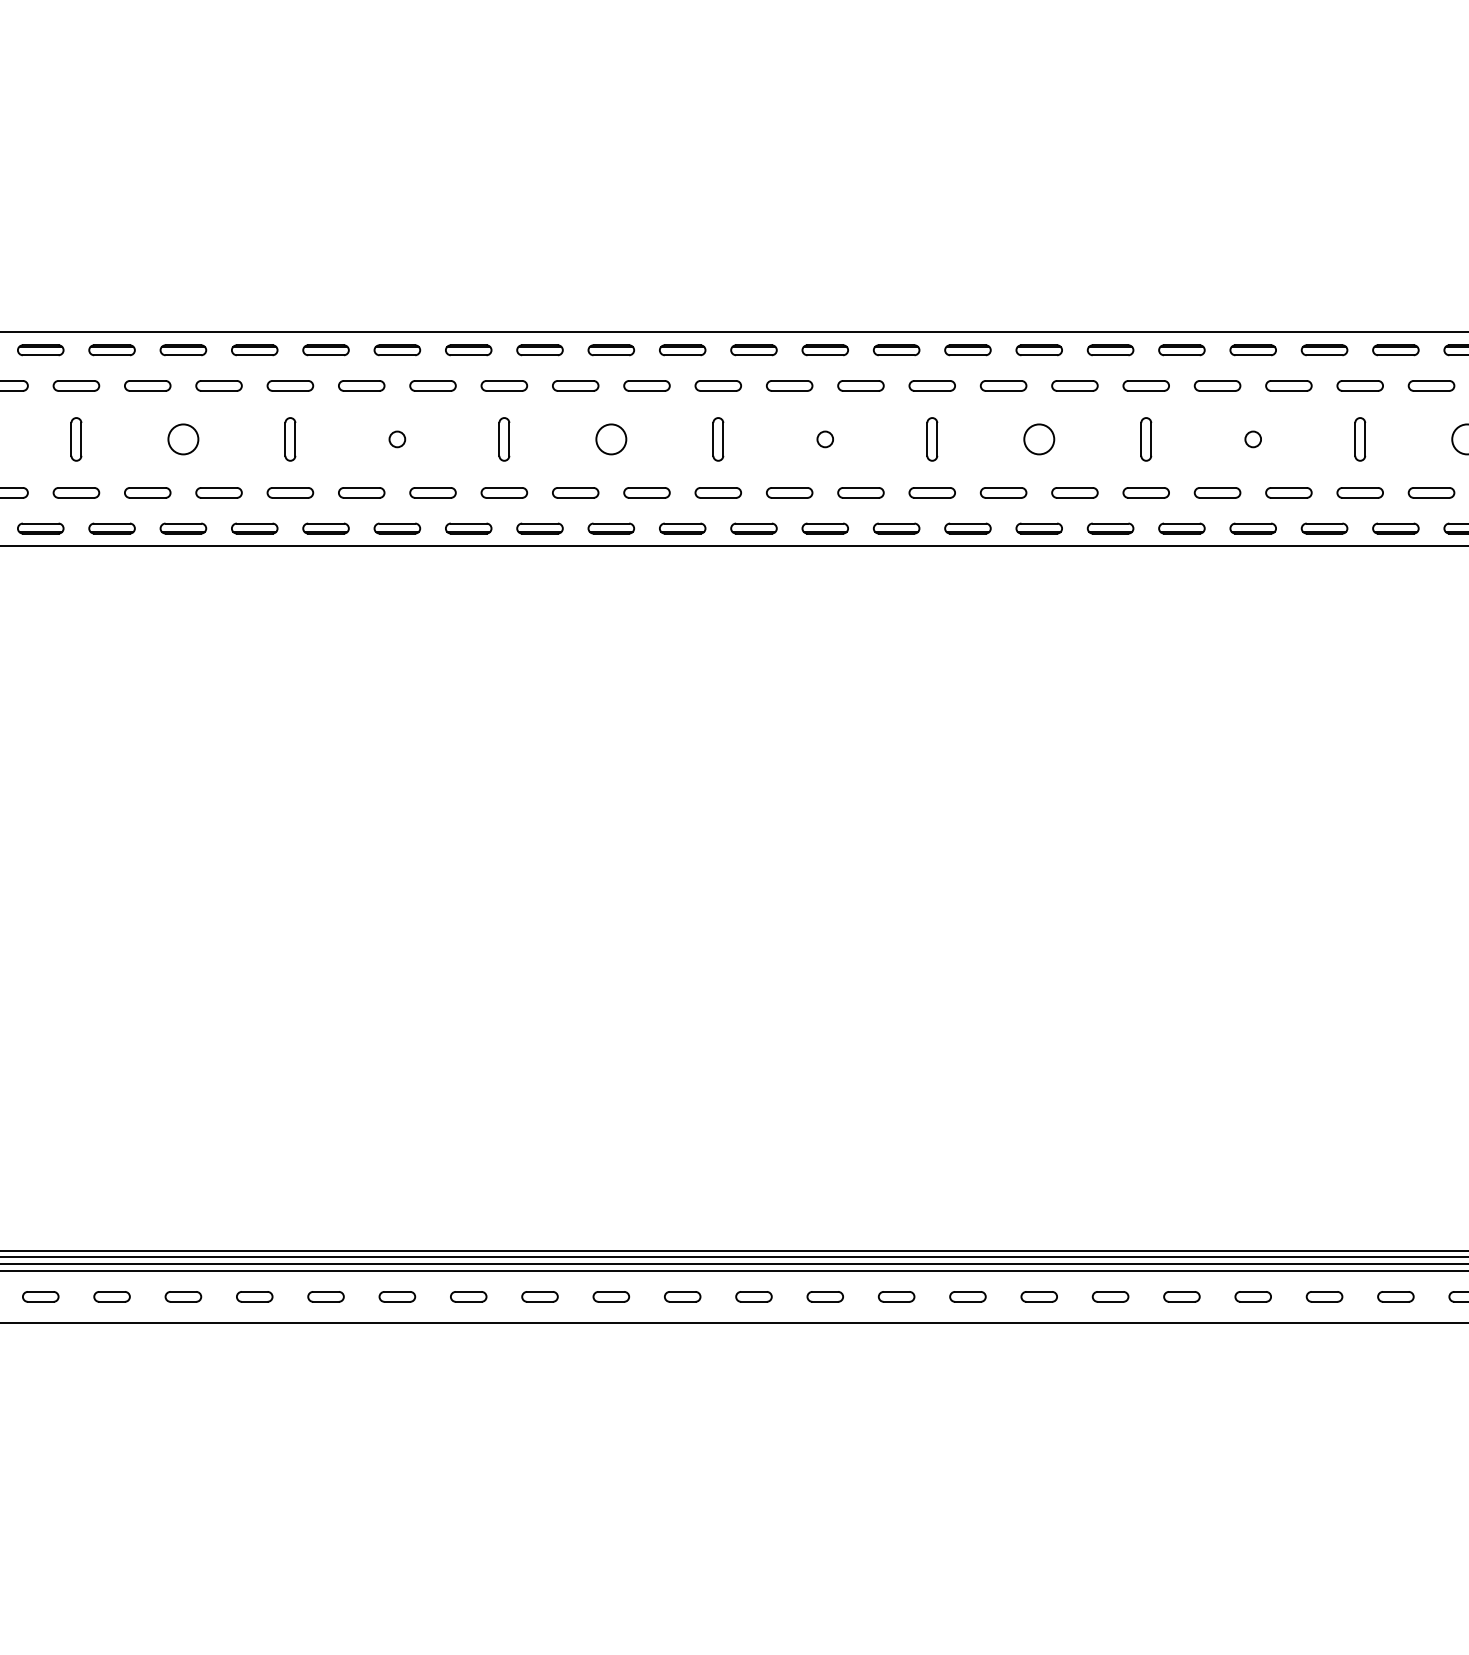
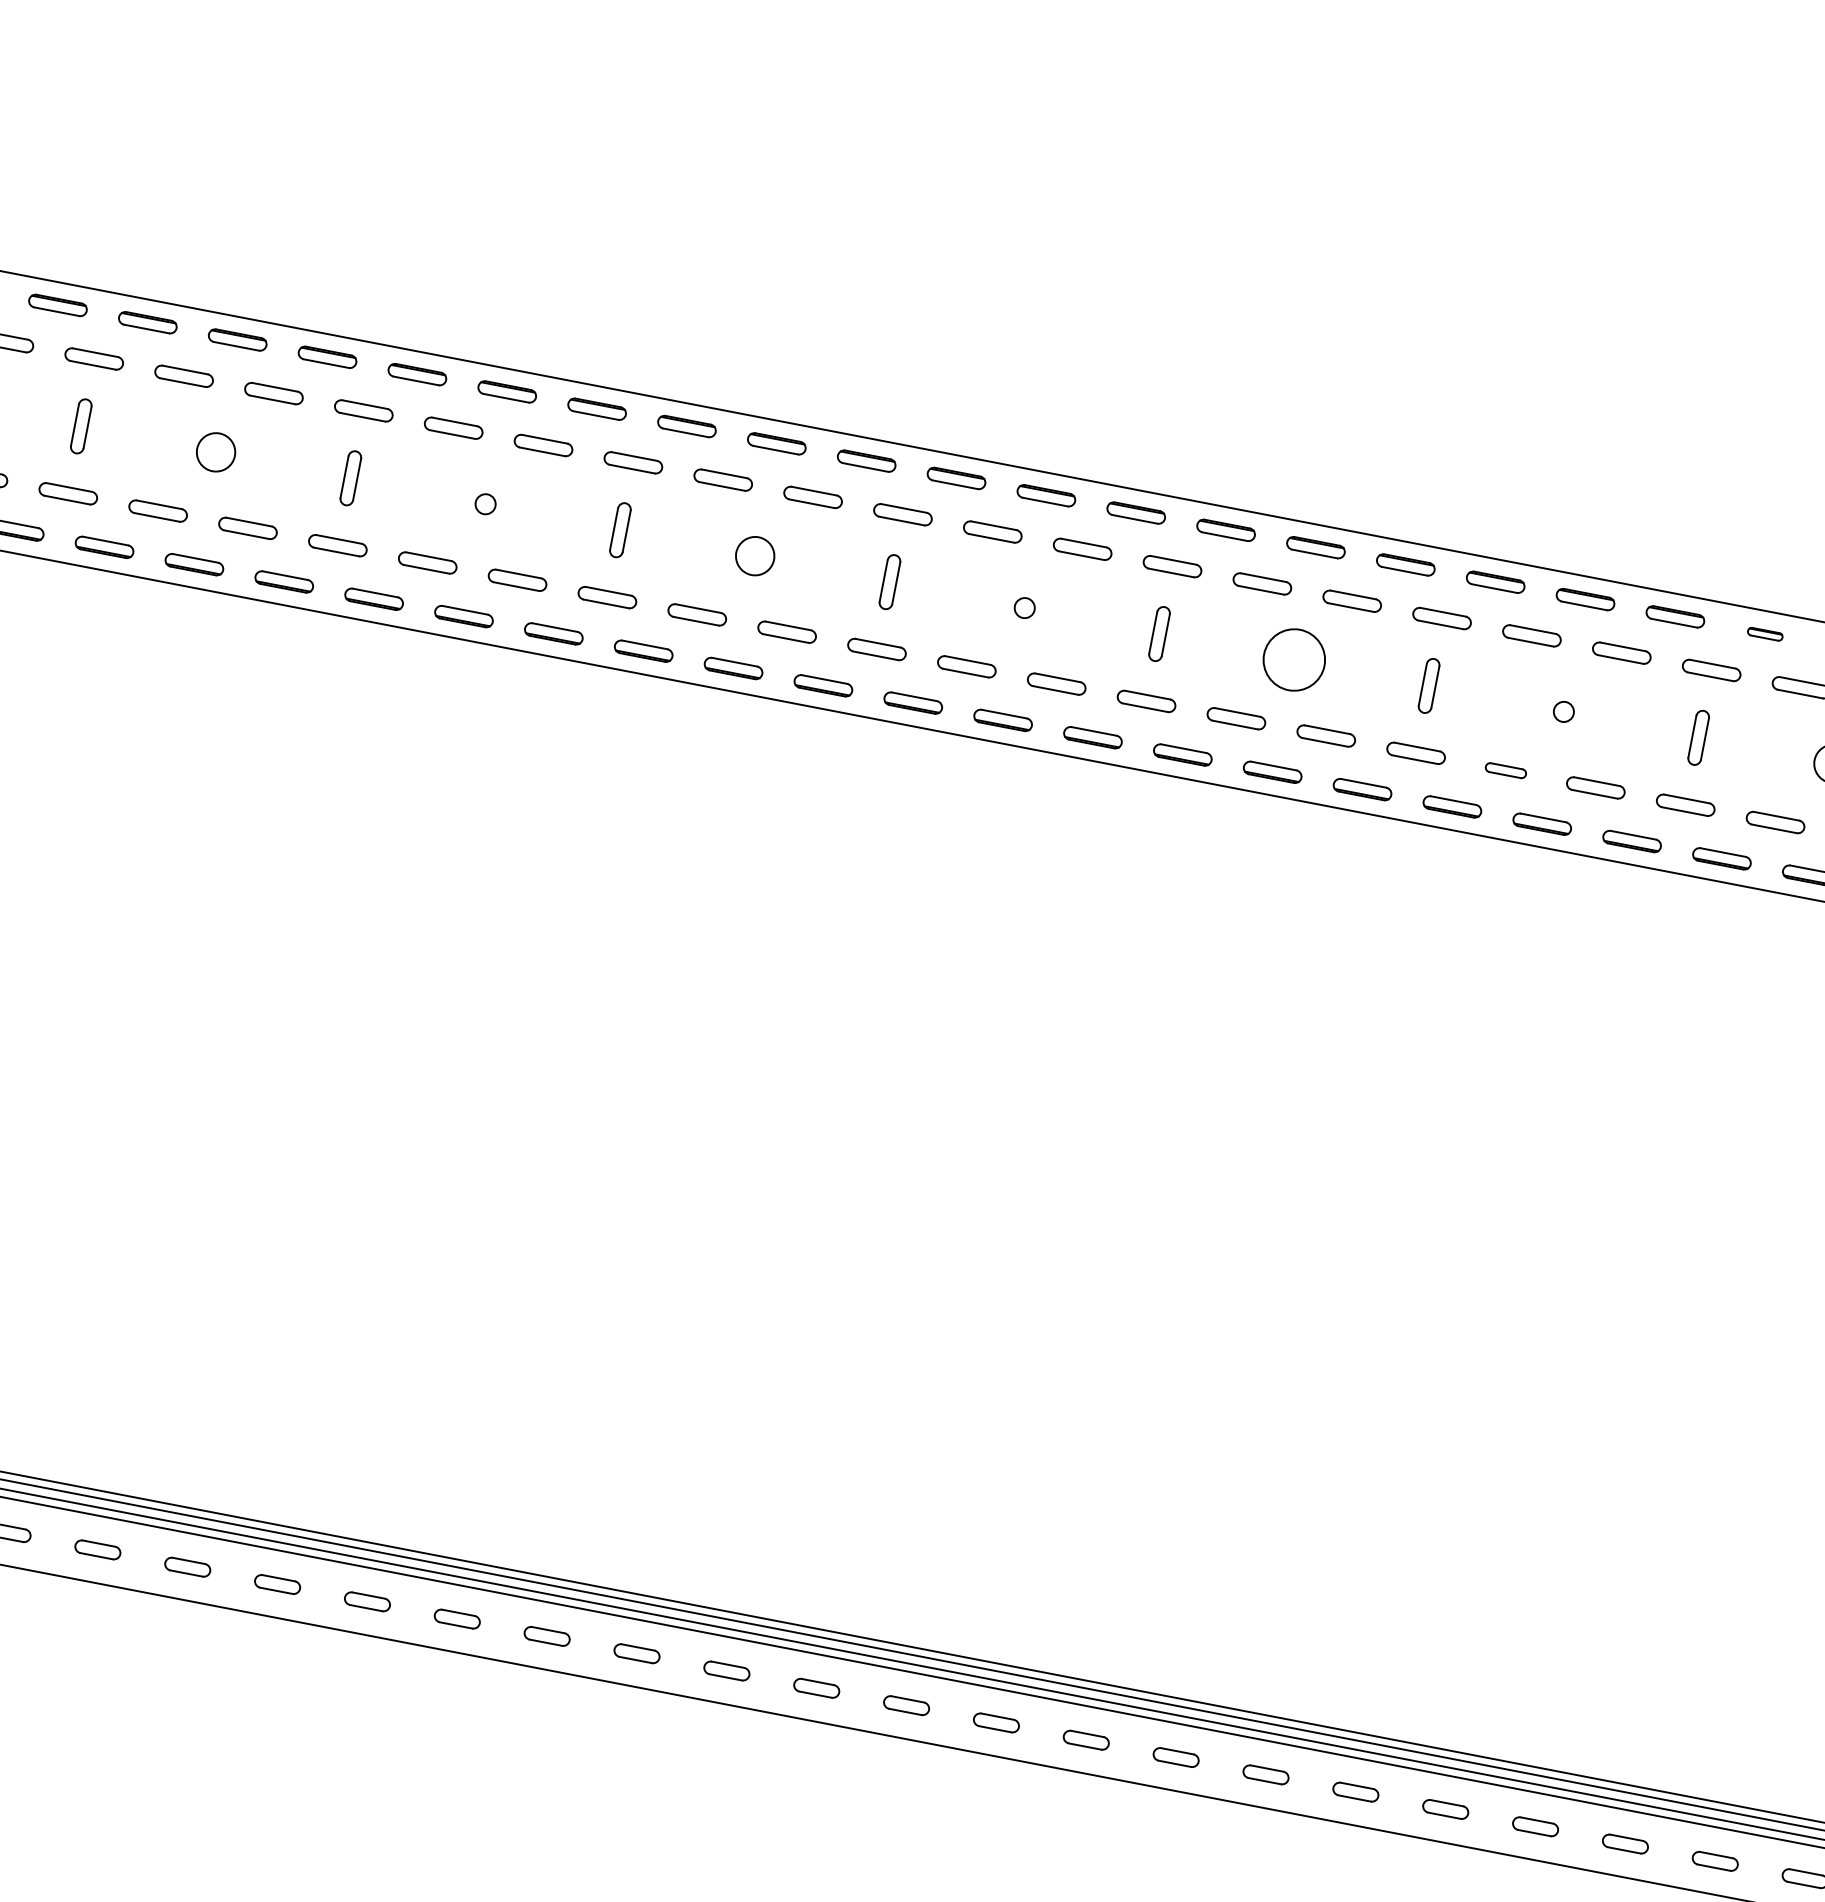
part: (1395, 350) -> (1764, 634), size x0.6
circle: (1039, 439) -> (1294, 660), size x1.6
part: (1217, 492) -> (1505, 770), size x0.7

